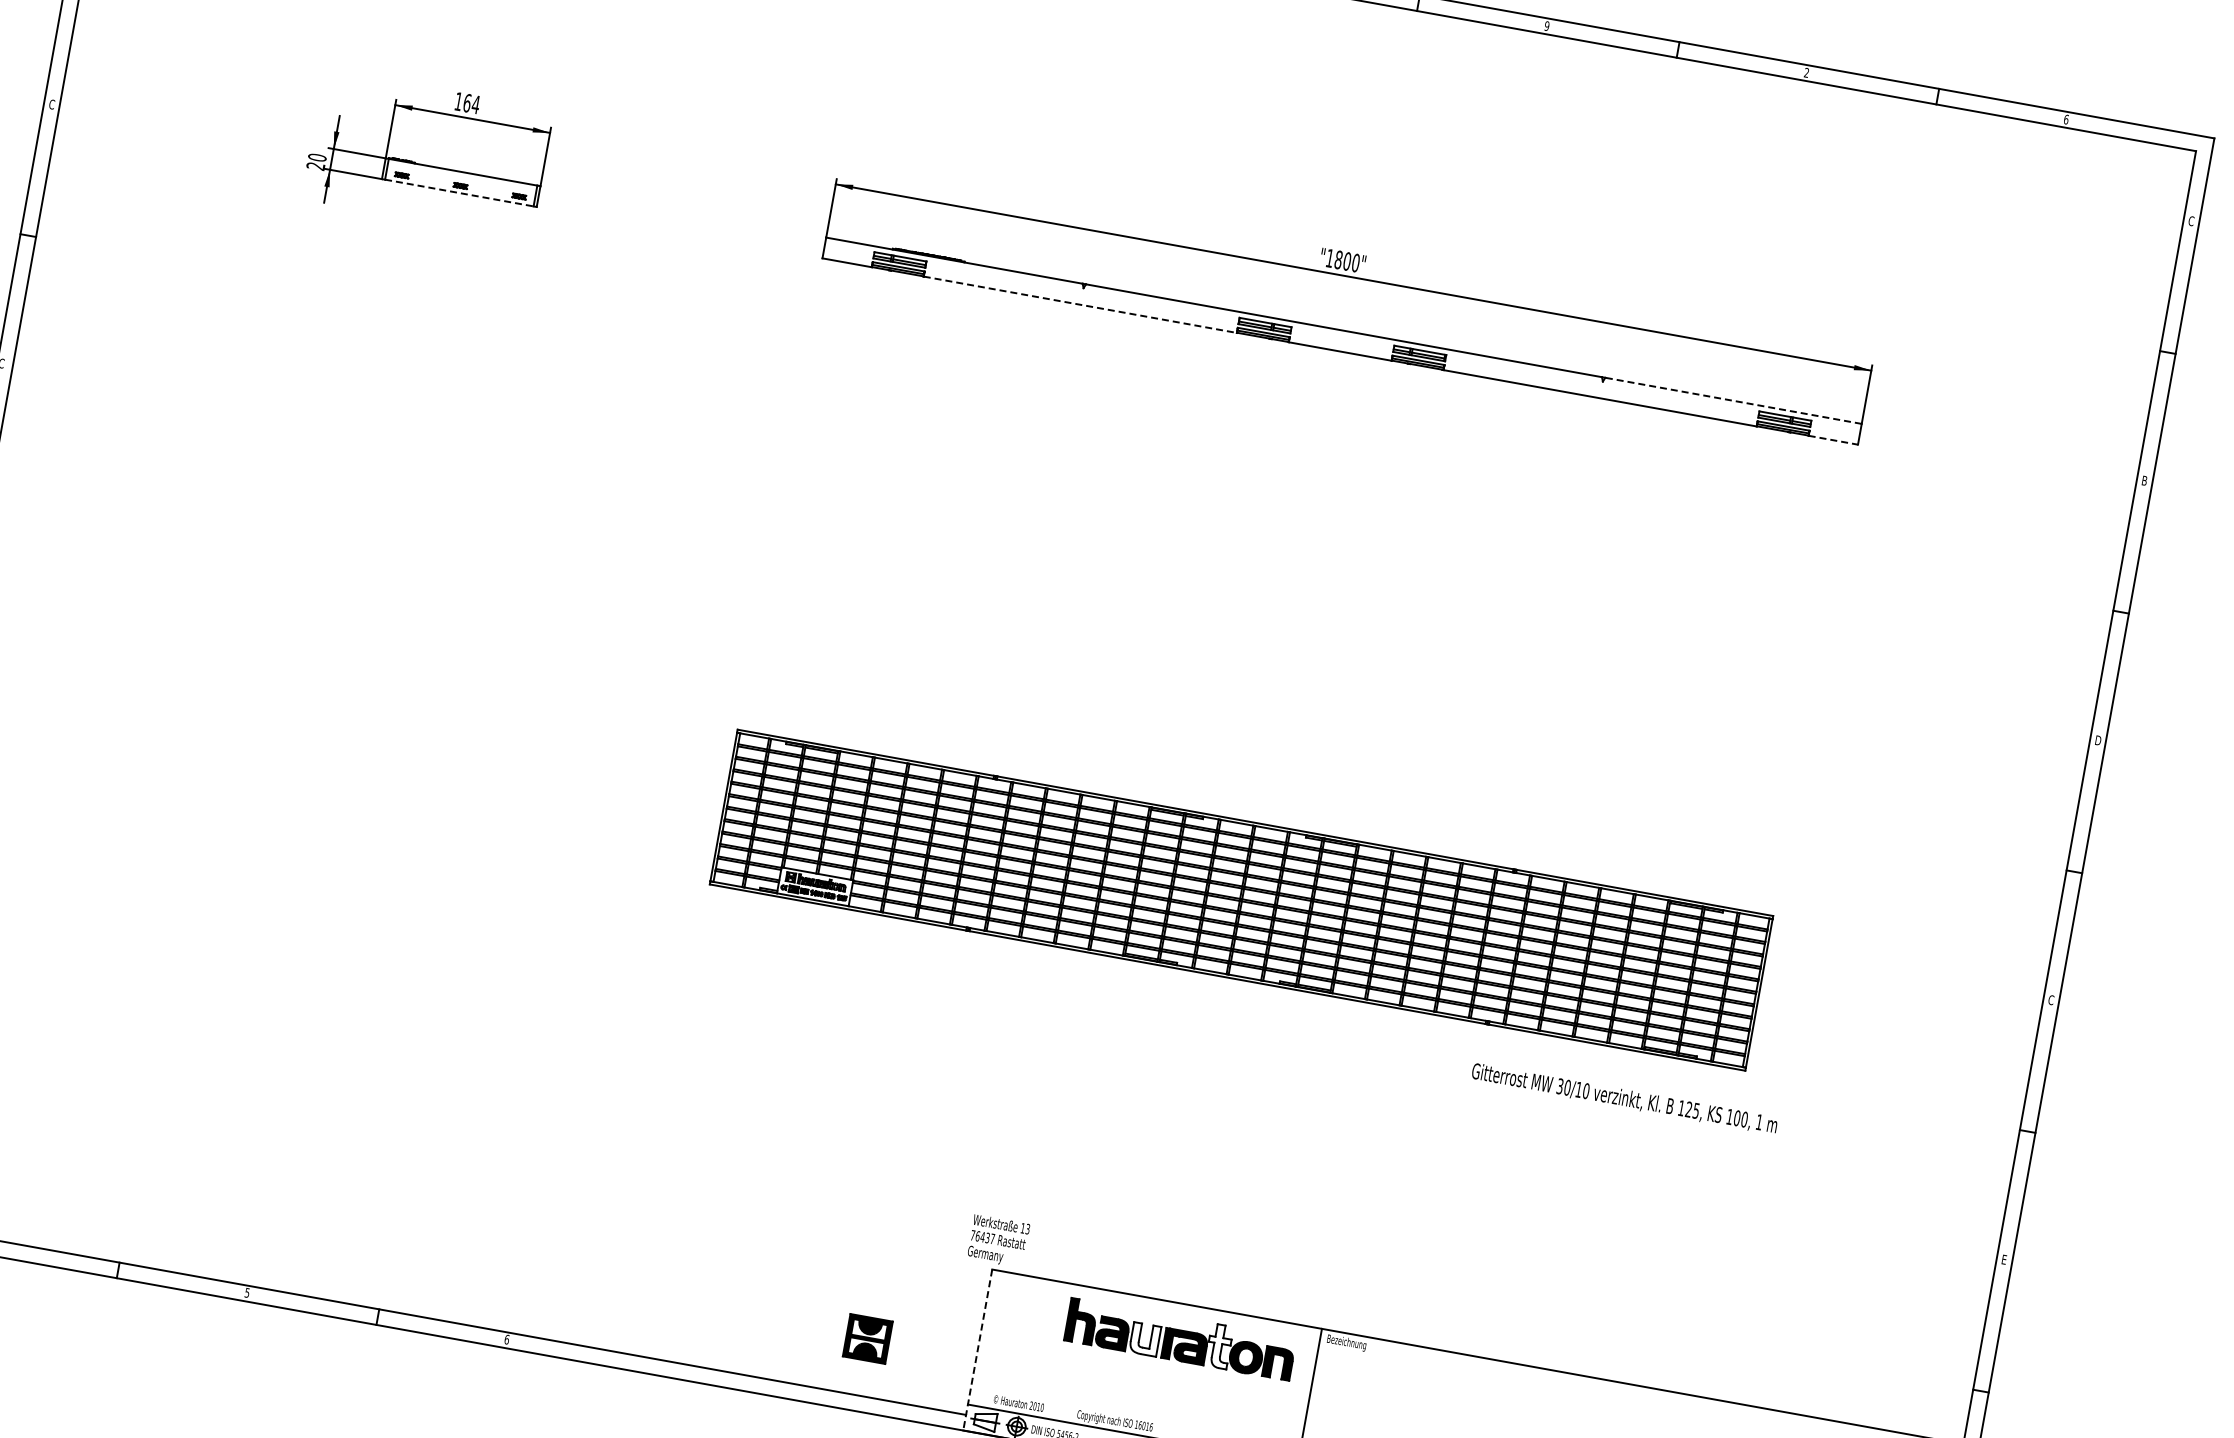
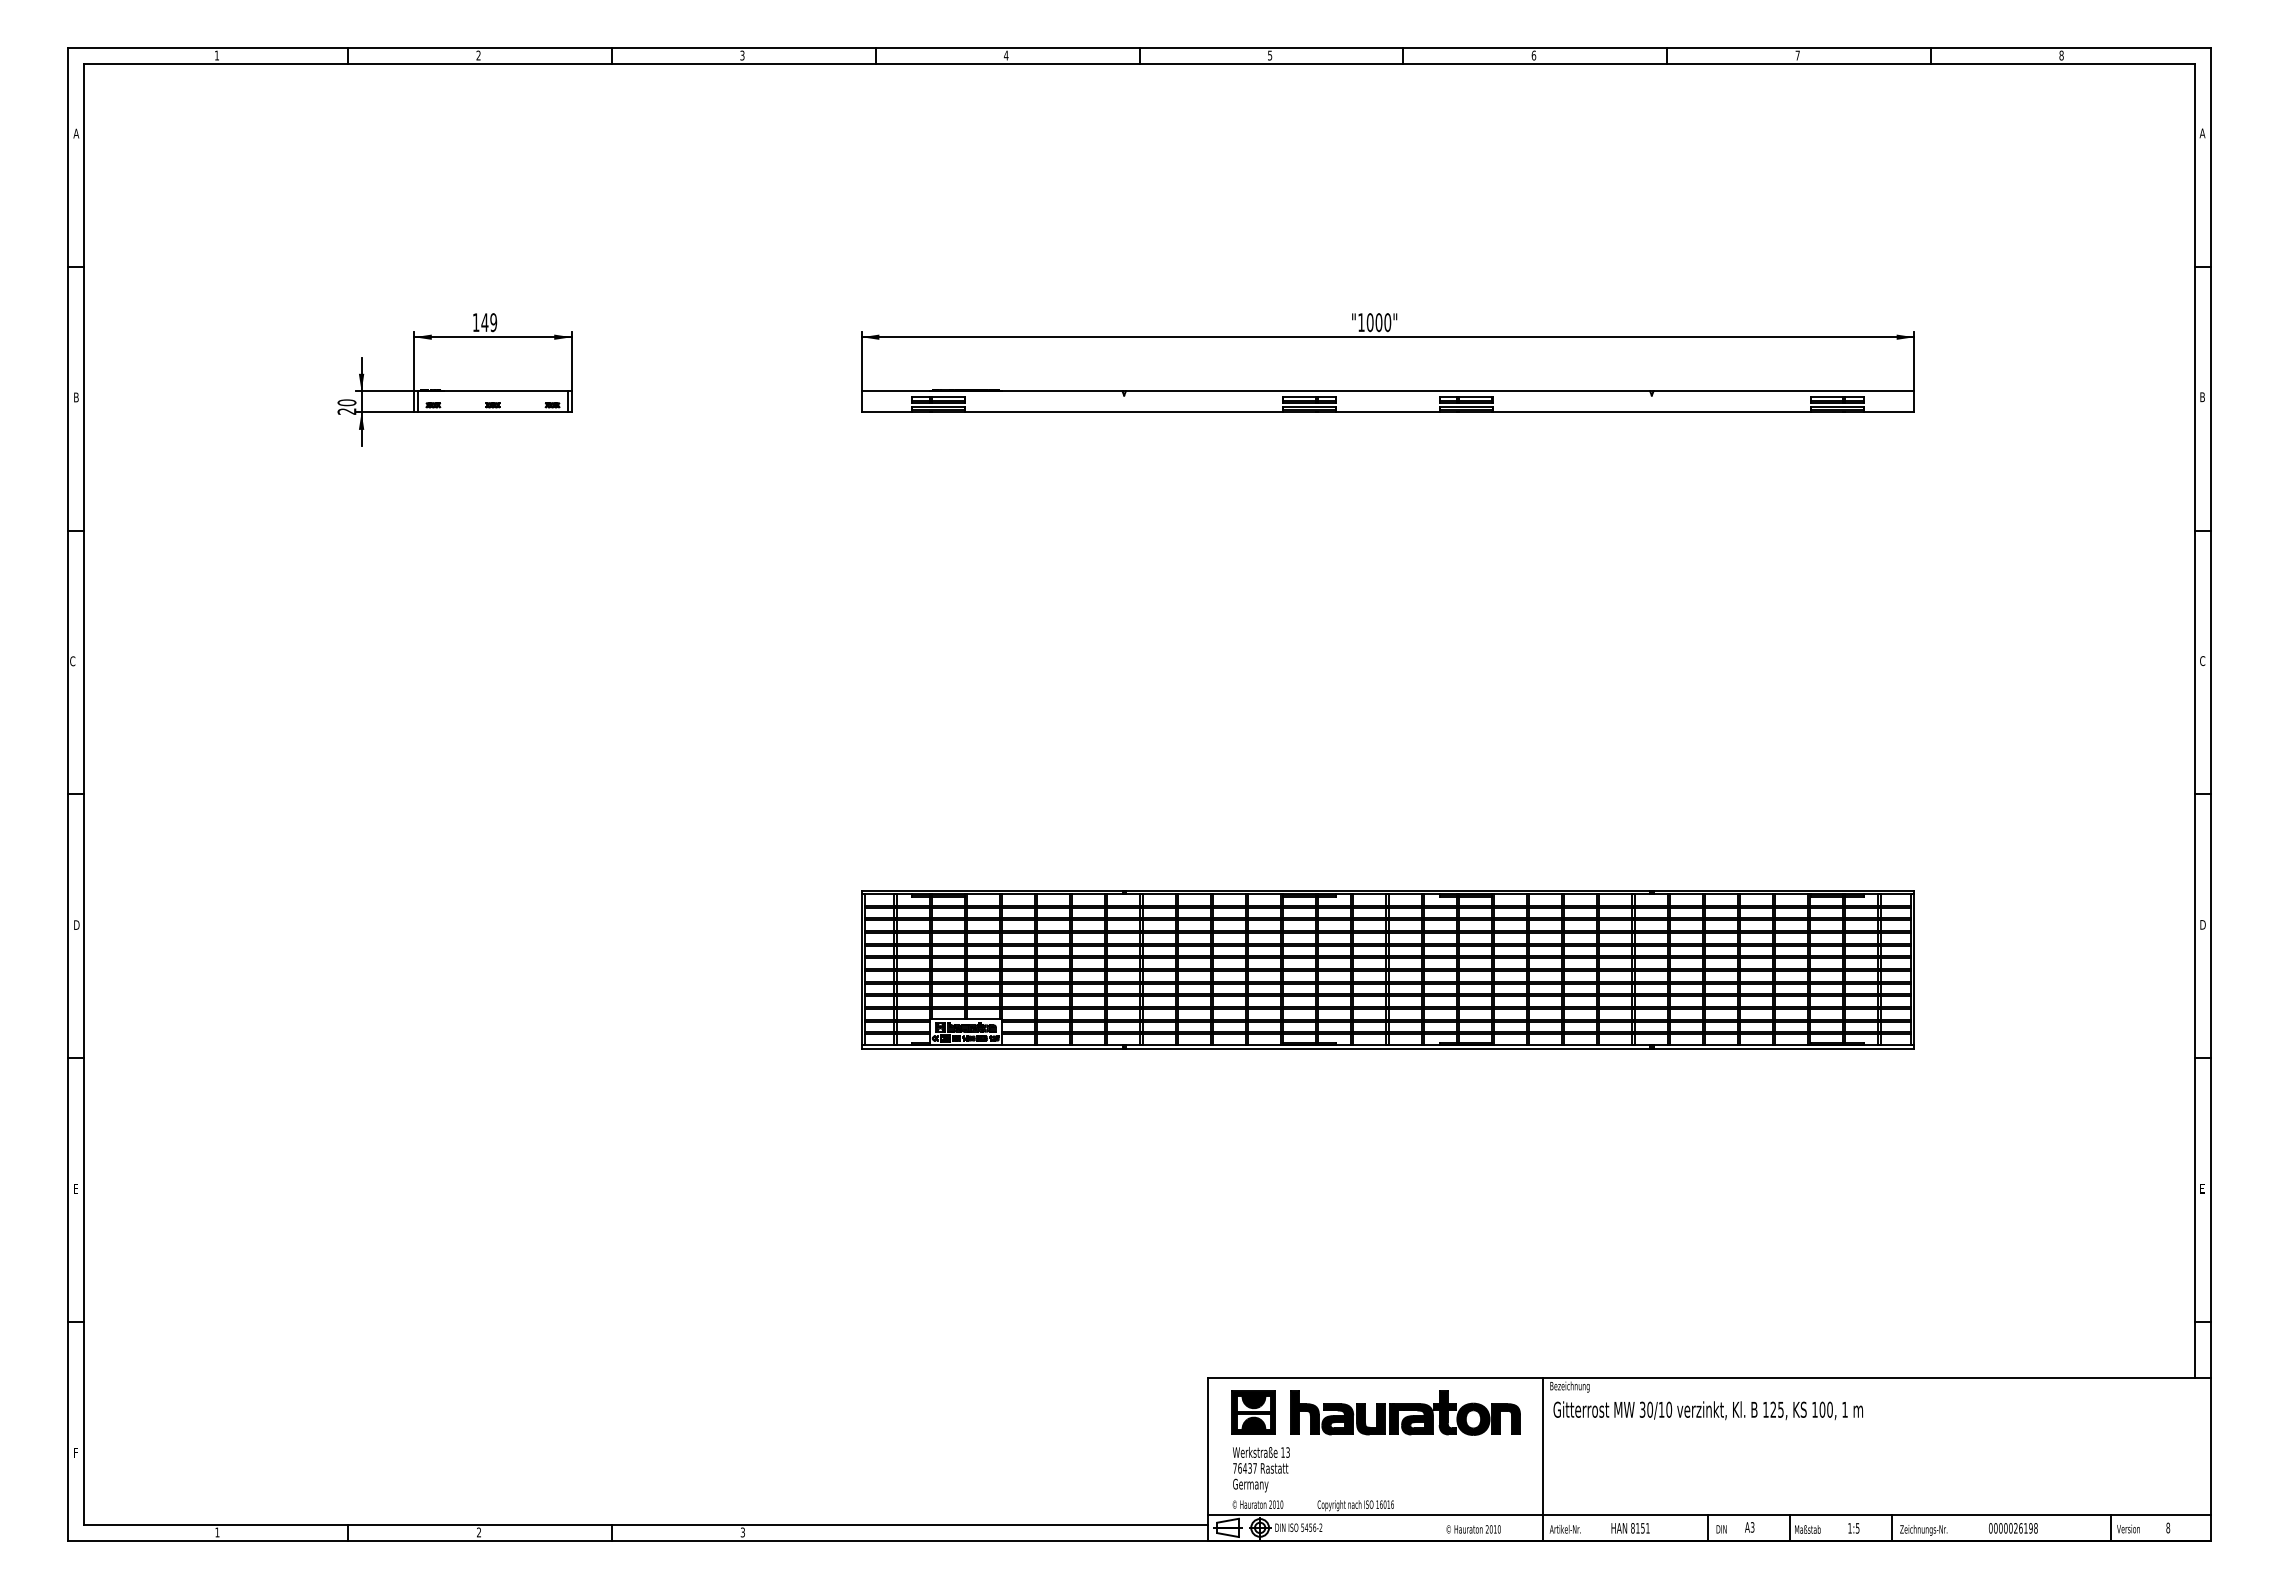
text: (1546, 26) -> (1533, 55), 9 -> 6
text: (1806, 72) -> (1797, 55), 2 -> 7
text: (471, 103) -> (489, 322), 164 -> 149
text: (51, 104) -> (75, 397), C -> B
text: (2066, 119) -> (2061, 55), 6 -> 8
line: (459, 193) -> (493, 412), dashed -> solid
text: (2191, 221) -> (2202, 133), C -> A
text: (1337, 259) -> (1369, 322), "1800" -> "1000"
line: (1080, 304) -> (1124, 412), dashed -> solid
line: (1733, 400) -> (1783, 391), dashed -> solid
line: (1833, 440) -> (1889, 412), dashed -> solid
text: (2097, 740) -> (2202, 661), D -> C
text: (2051, 999) -> (2202, 924), C -> D
text: (1623, 1098) -> (1707, 1410), moved
text: (998, 1241) -> (1261, 1469), moved
text: (247, 1293) -> (479, 1532), 5 -> 2
part: (867, 1338) -> (1253, 1412), moved
text: (506, 1339) -> (742, 1532), 6 -> 3
fill: (1144, 1339) -> (1370, 1419), added
fill: (1219, 1345) -> (1445, 1412), added
line: (978, 1350) -> (1208, 1459), dashed -> solid

